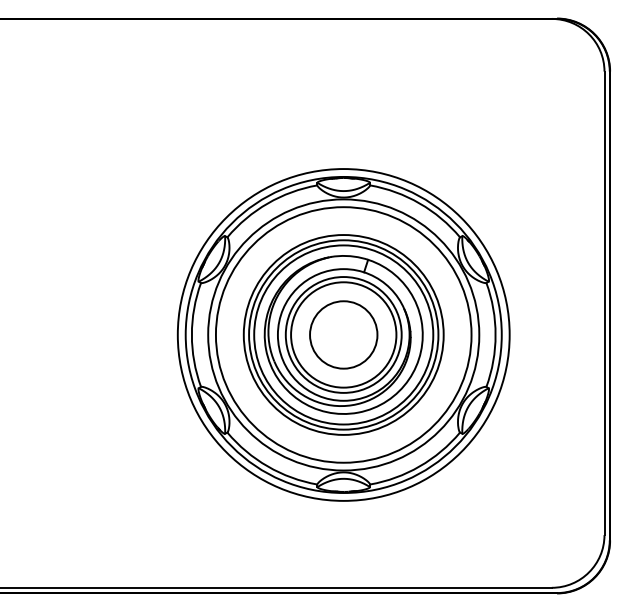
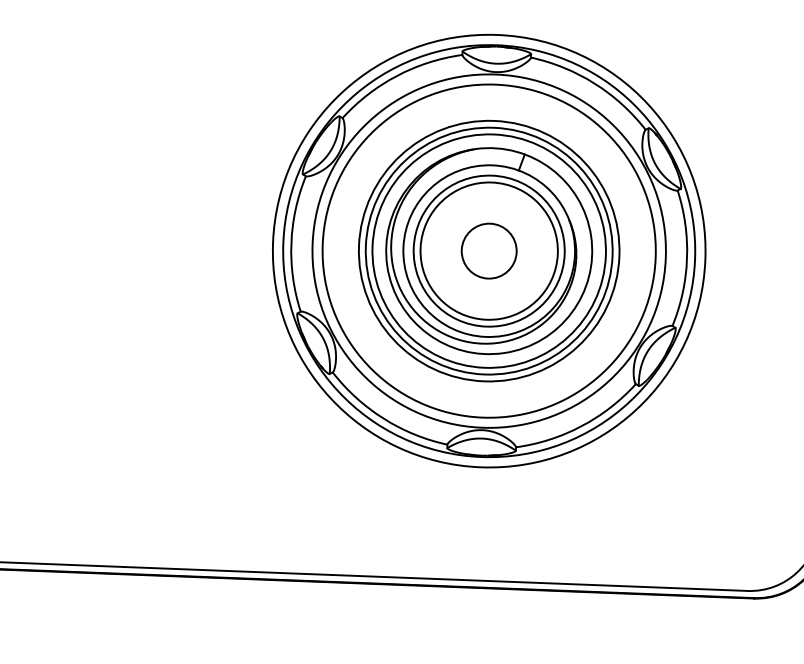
circle: (343, 334) -> (488, 250), size x0.62

